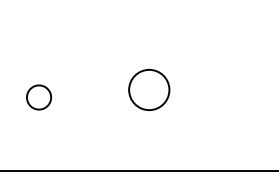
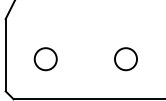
circle: (148, 90) -> (125, 59), moved
circle: (38, 97) -> (45, 59), size x1.67

